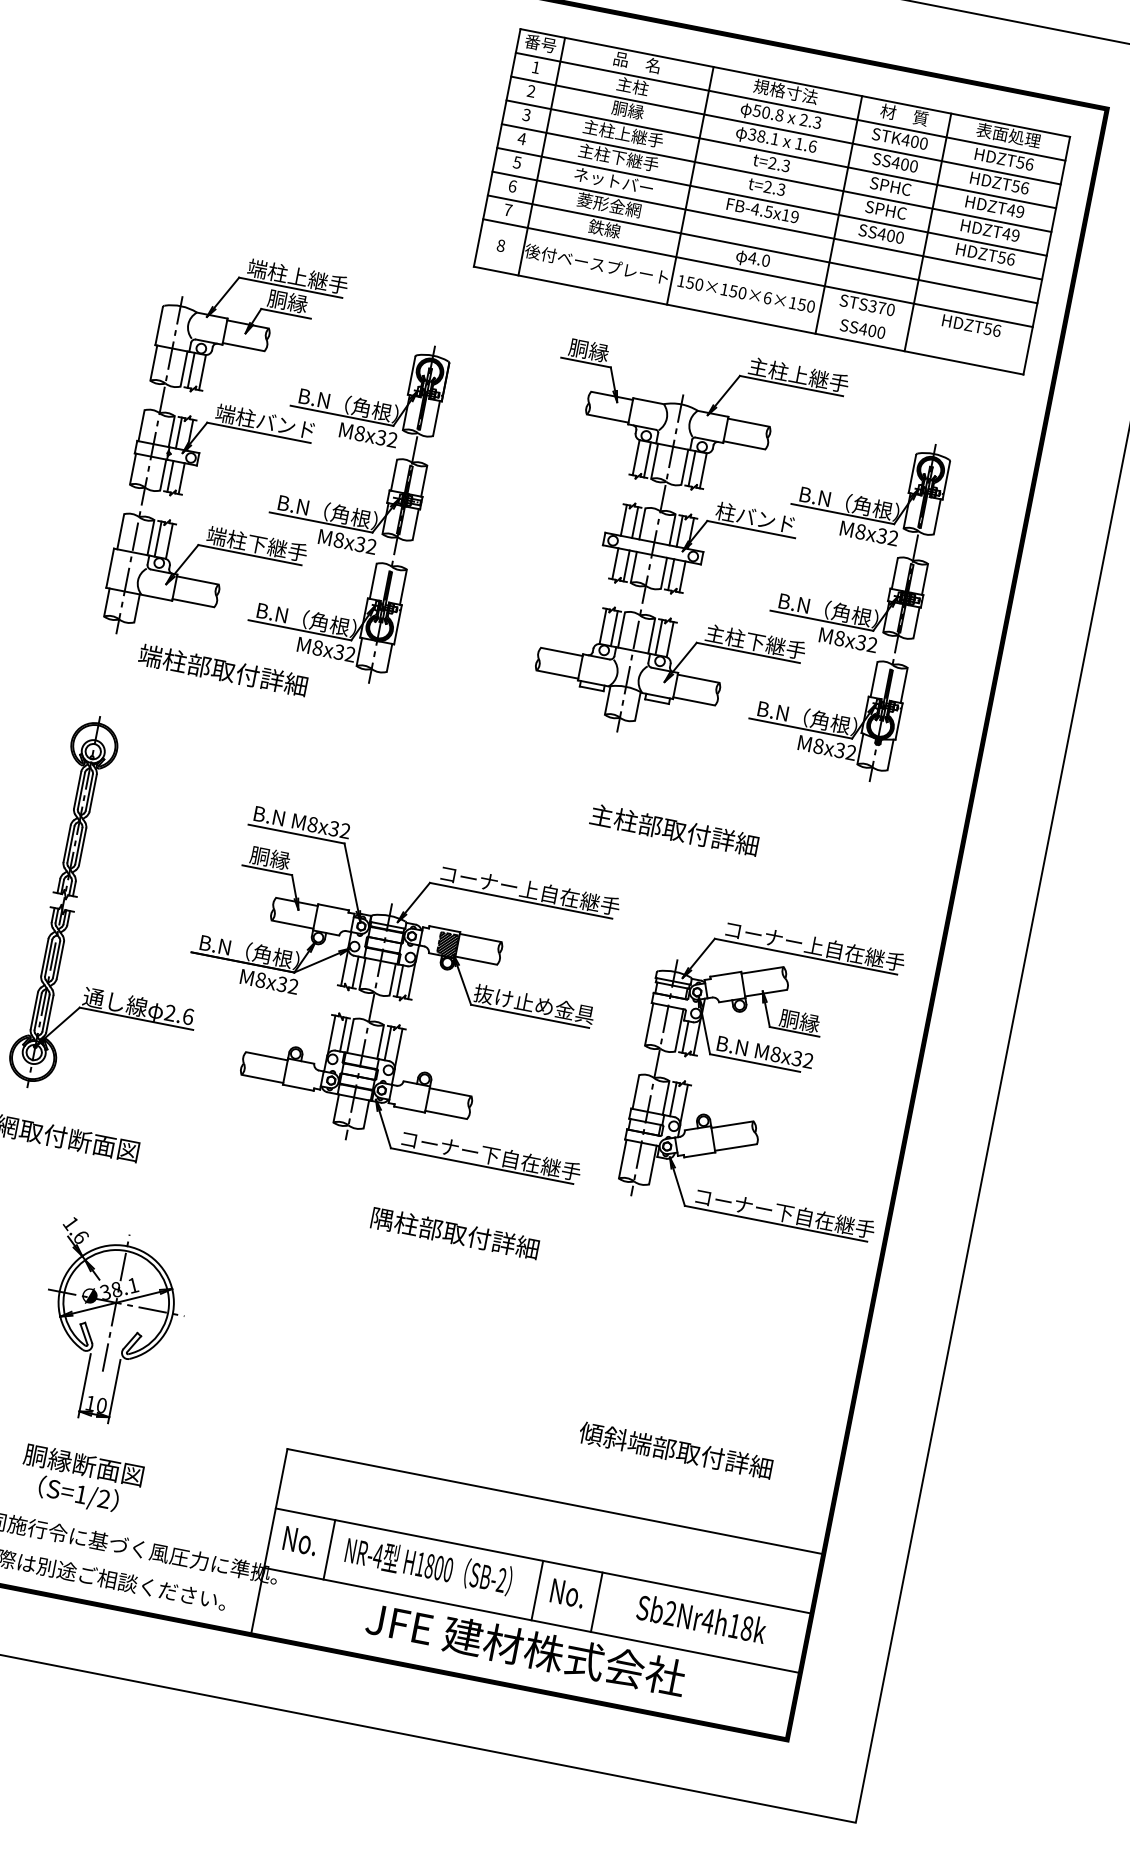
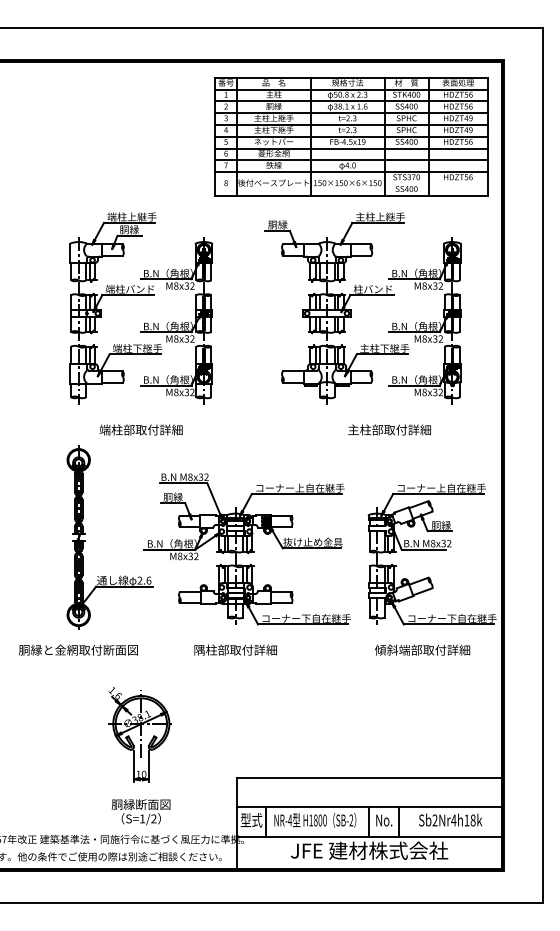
text: (222, 669) -> (140, 429), moved
text: (674, 829) -> (389, 429), moved
text: (455, 1232) -> (235, 649), moved
text: (676, 1449) -> (422, 649), moved
text: (300, 1540) -> (251, 820), No. -> 型式

